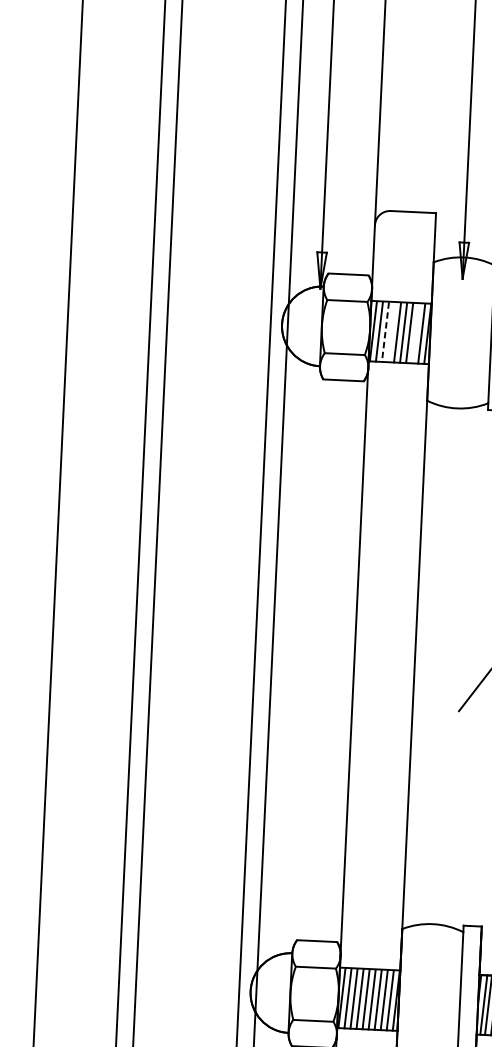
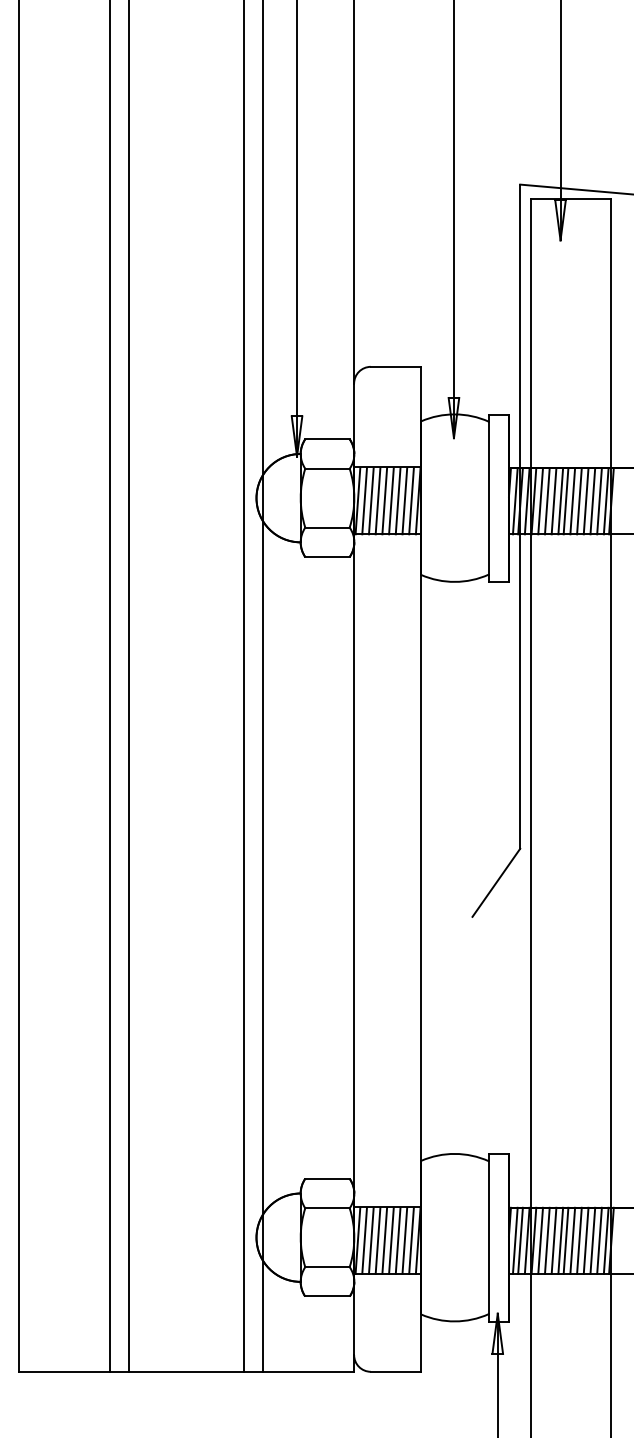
line: (385, 332) -> (371, 501), dashed -> solid
line: (391, 332) -> (377, 501), added
line: (415, 333) -> (404, 501), added

